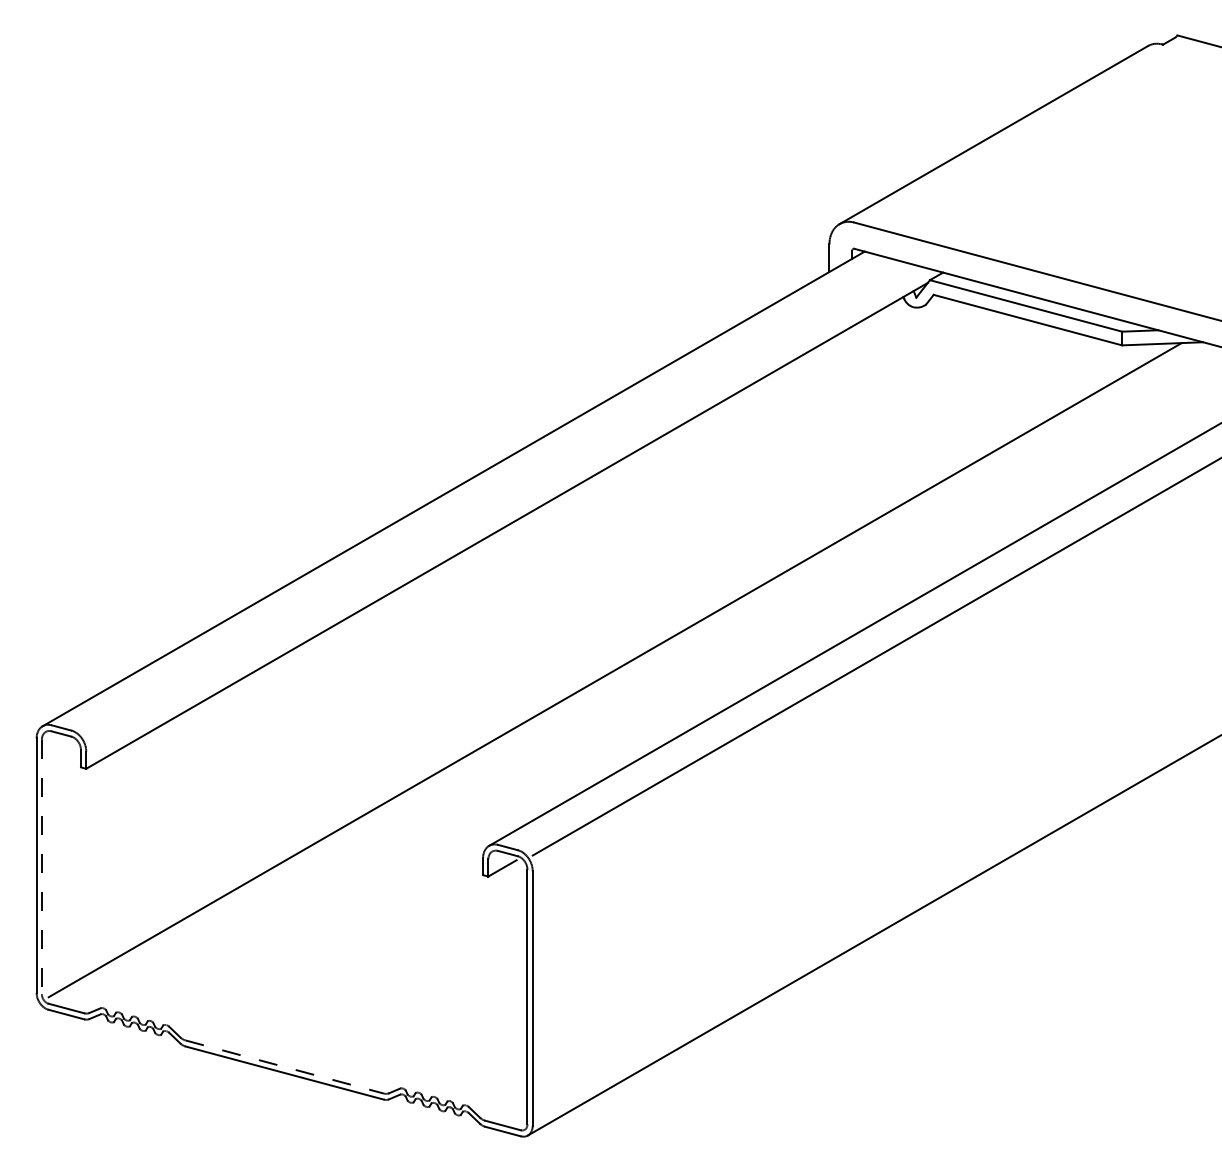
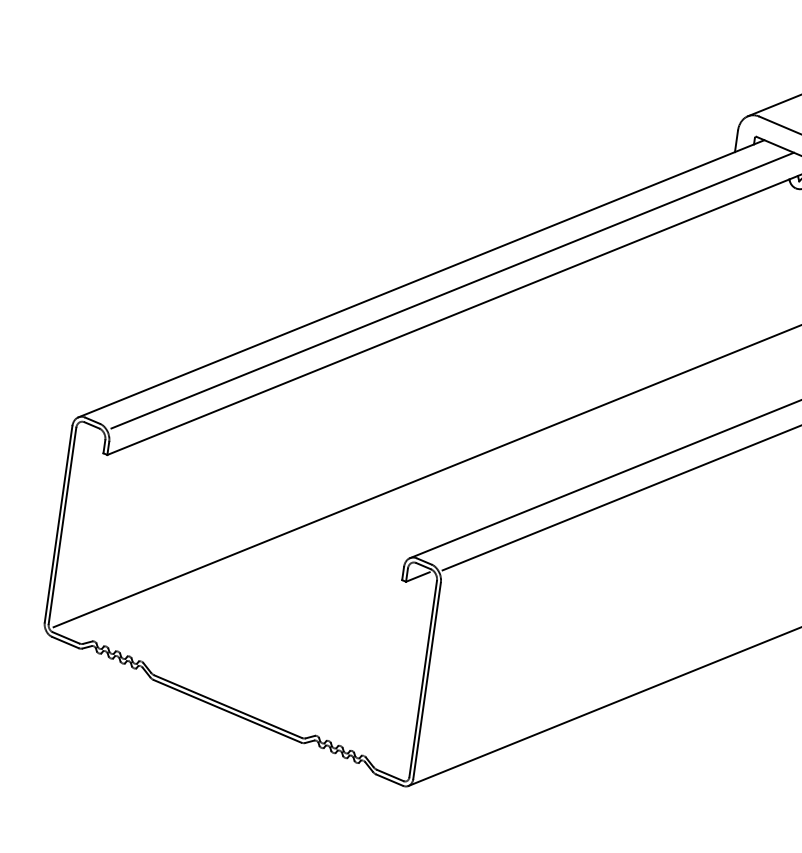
line: (495, 498) -> (452, 290), added
line: (41, 867) -> (62, 526), dashed -> solid
line: (284, 1066) -> (228, 706), dashed -> solid

